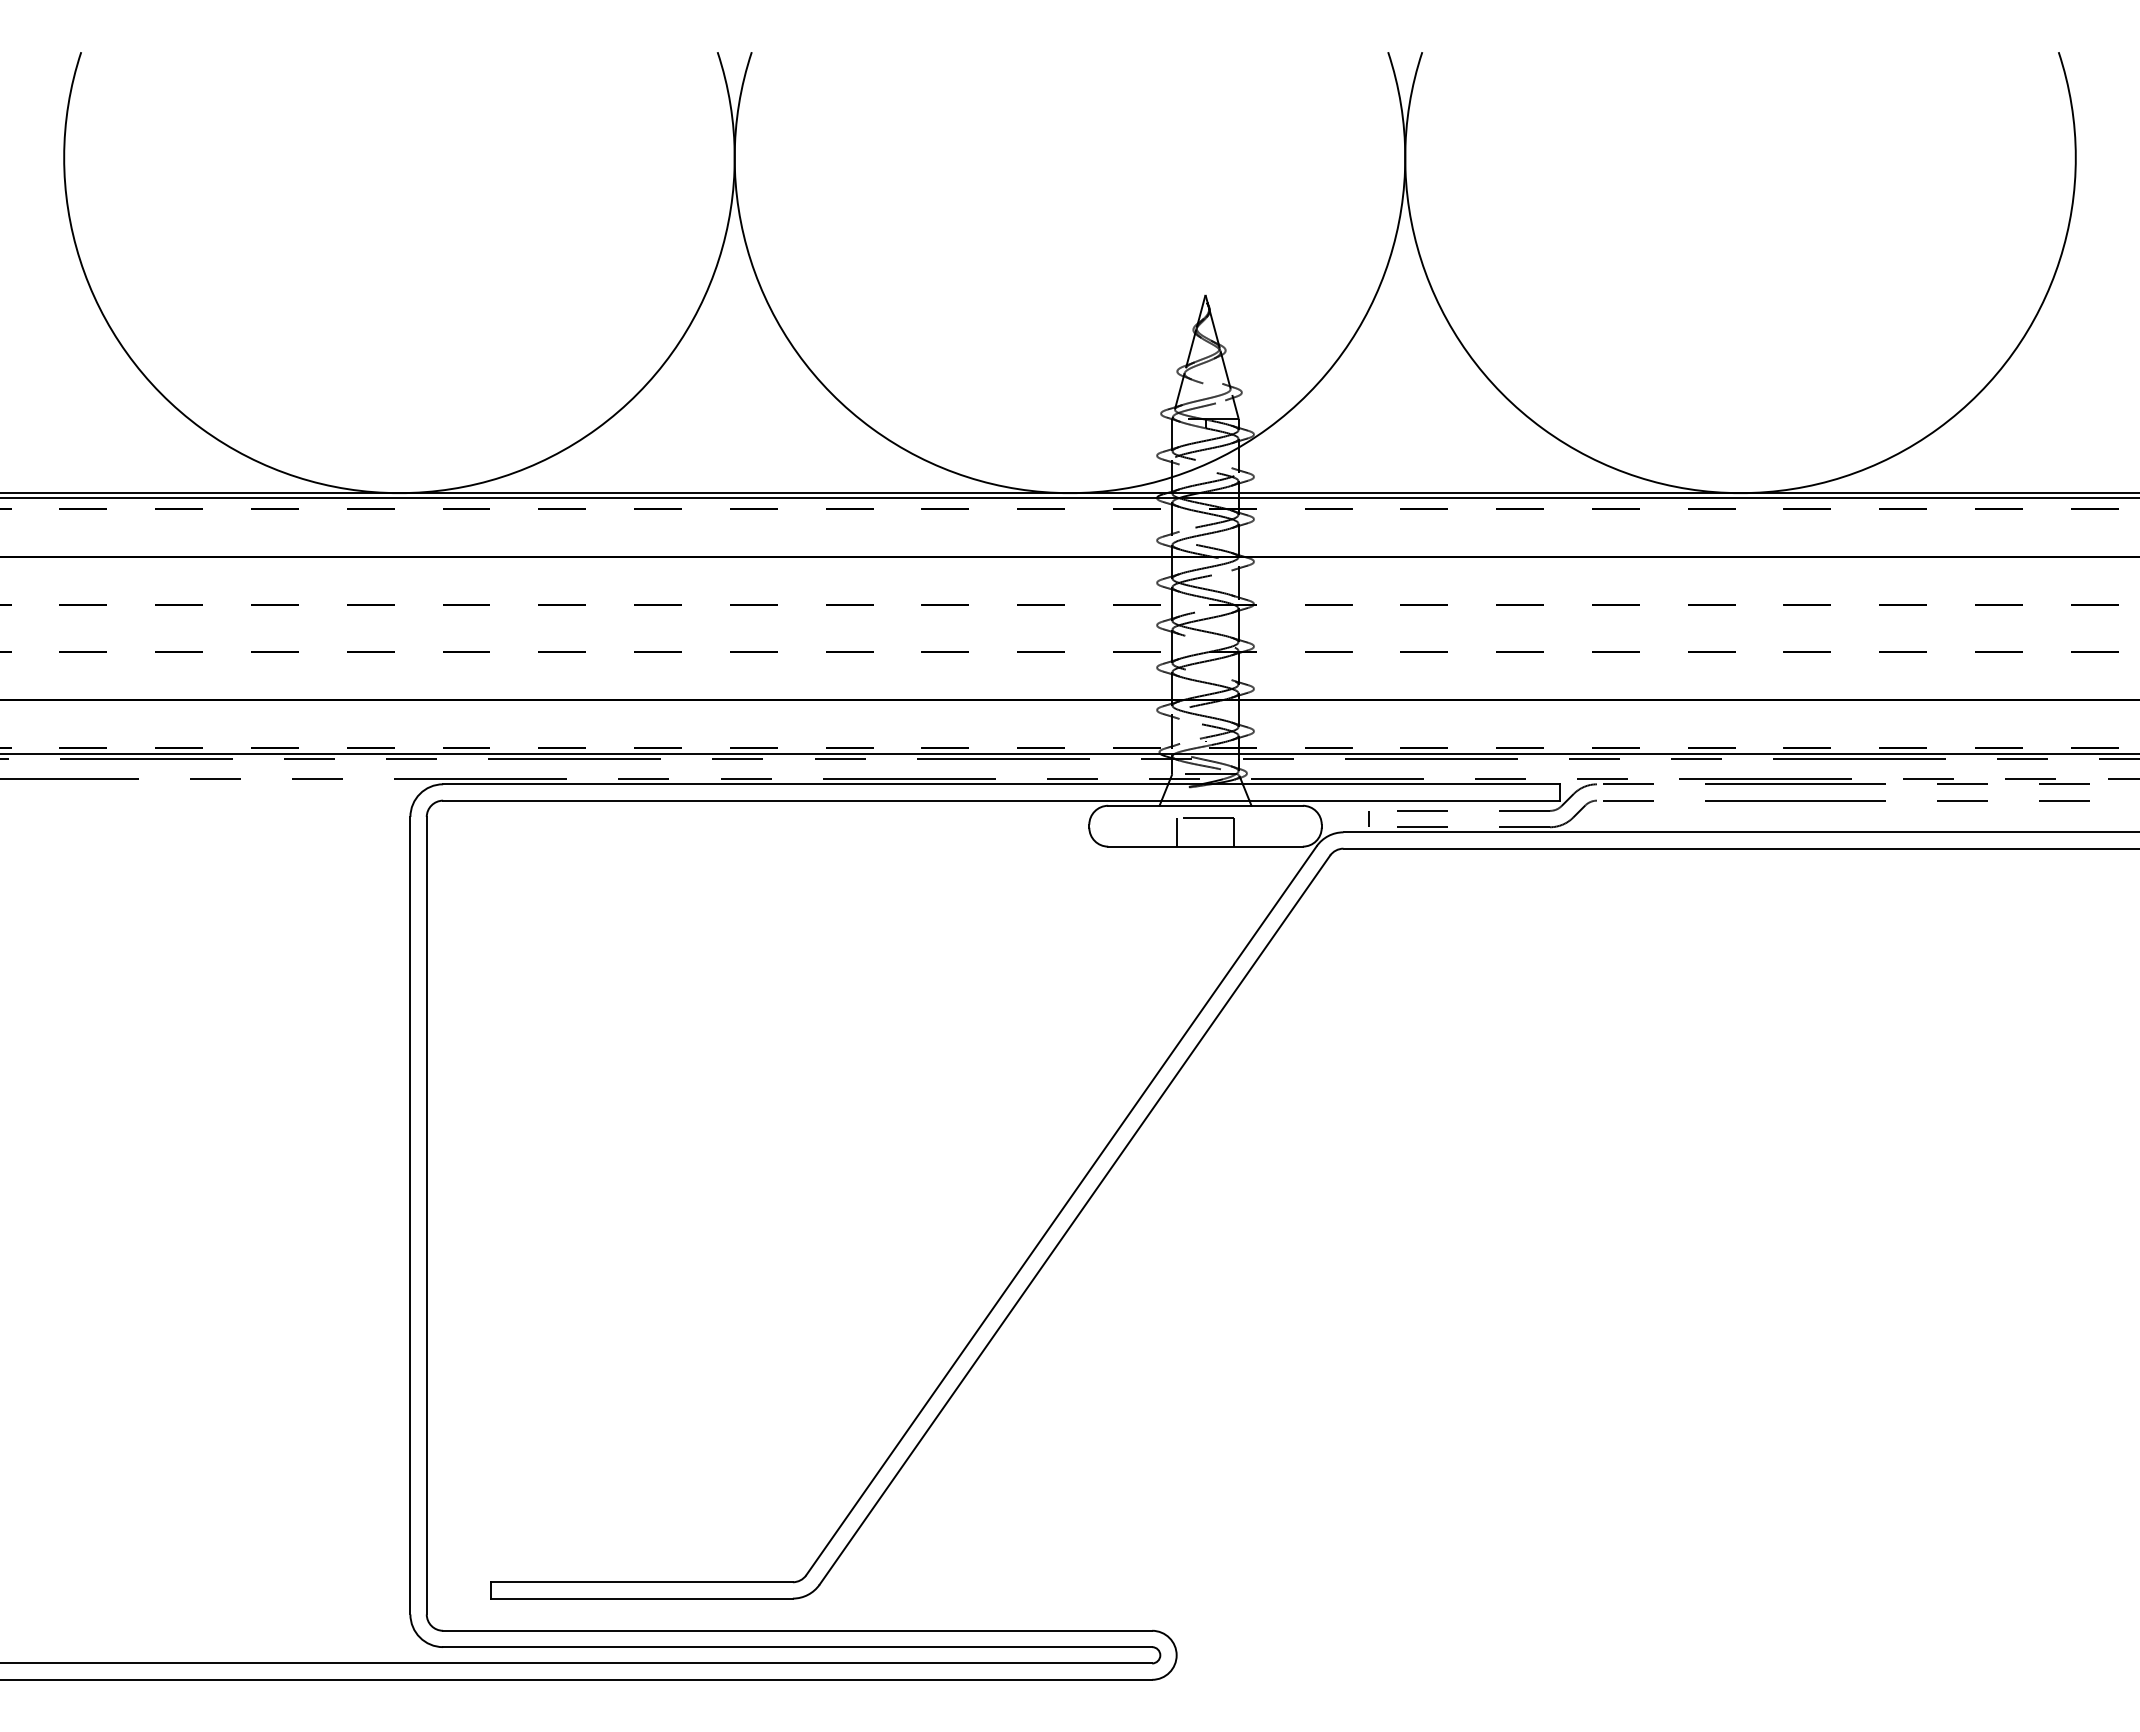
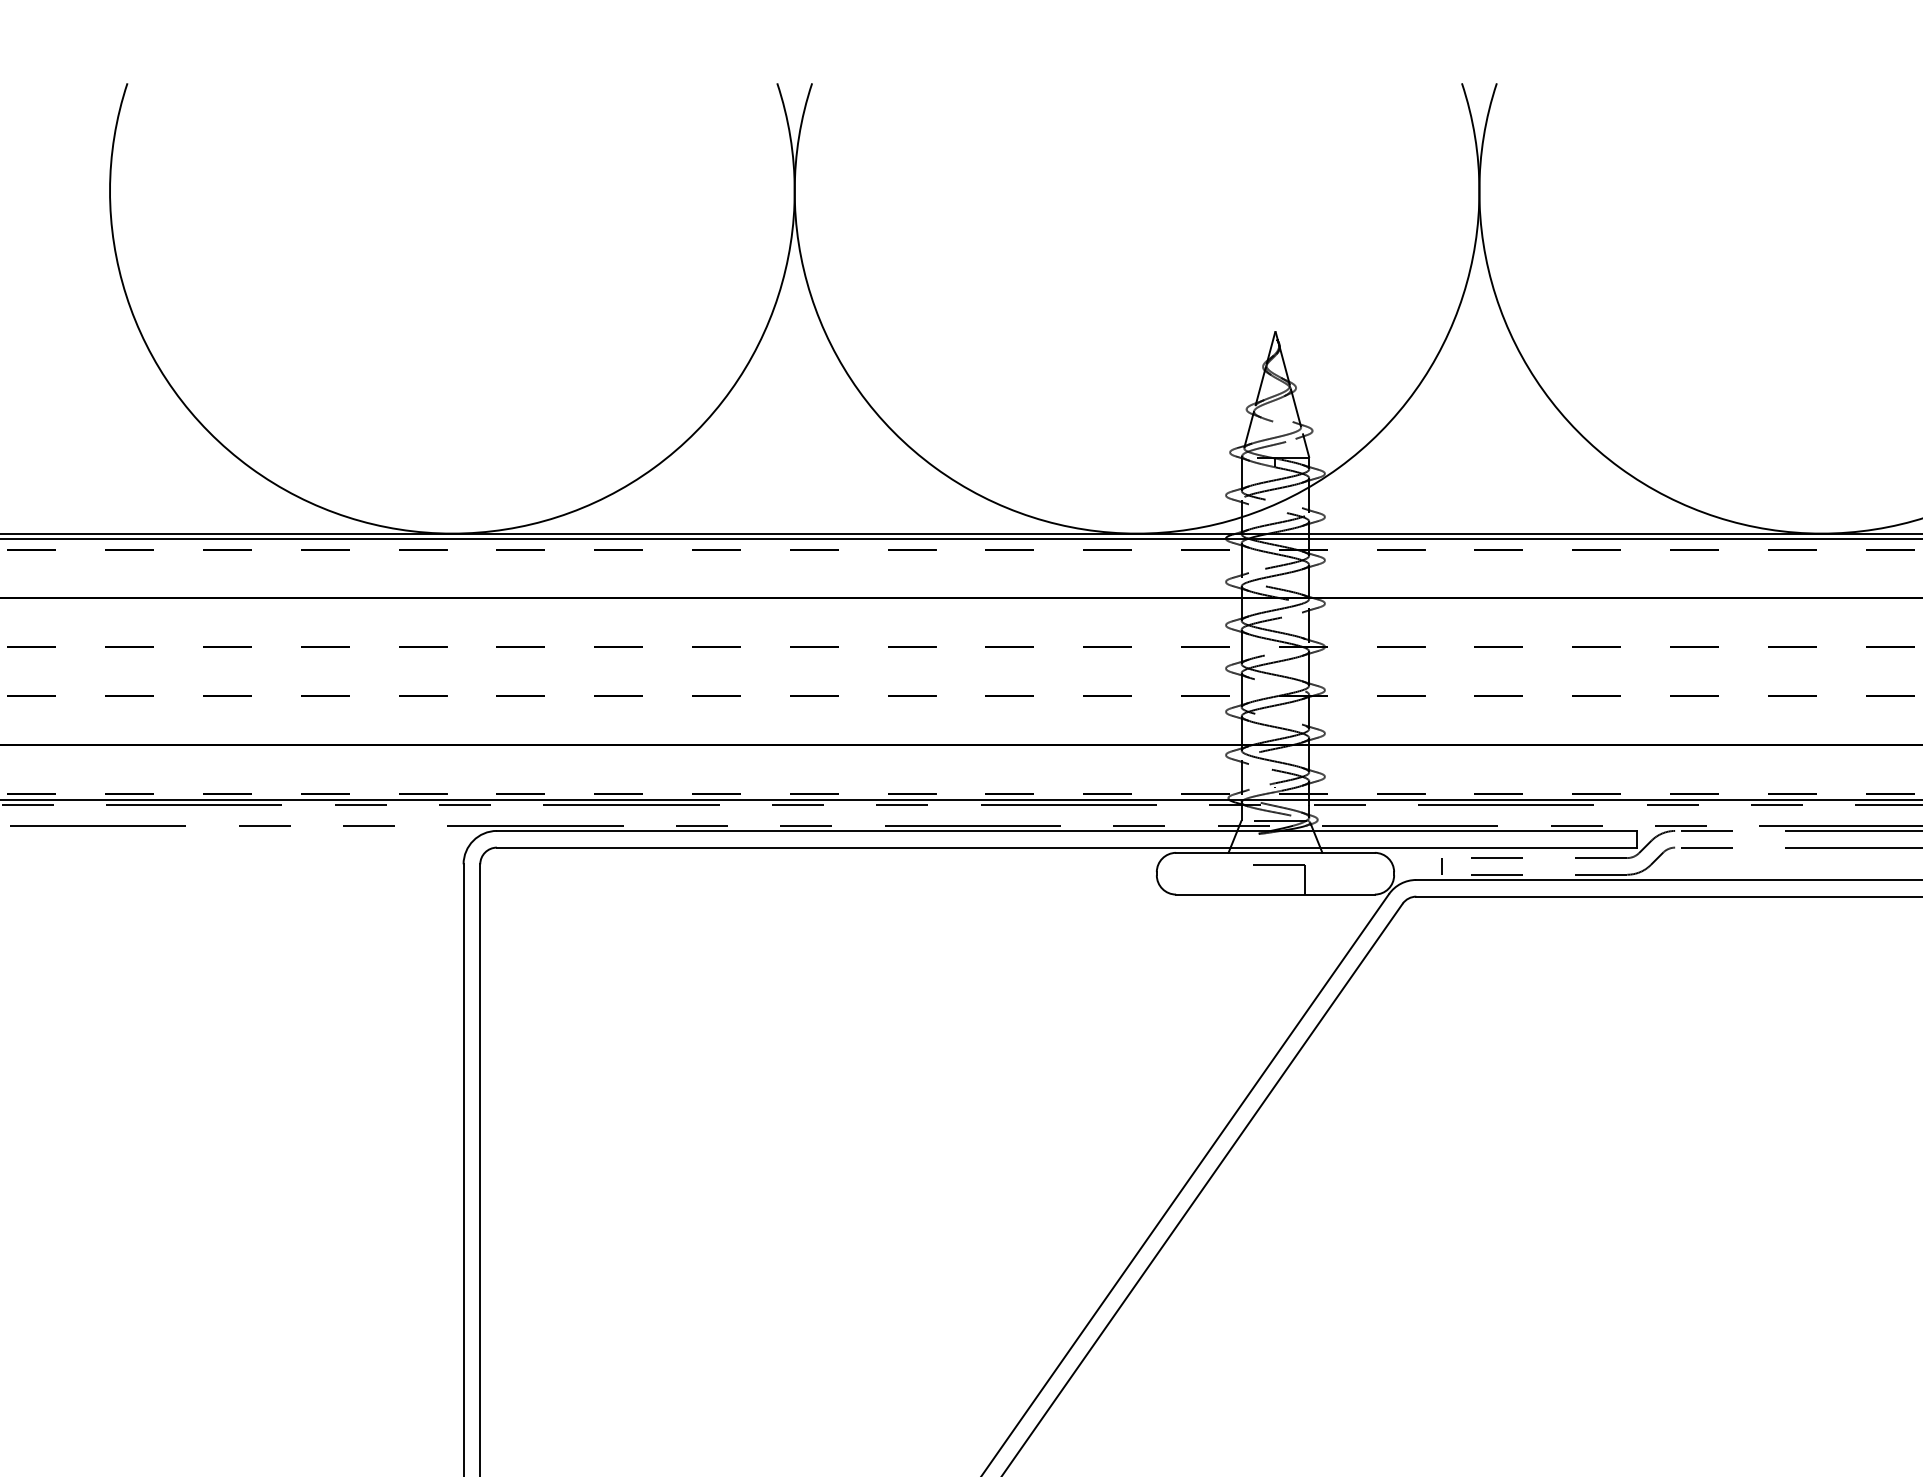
line: (1176, 832) -> (1245, 880), removed

